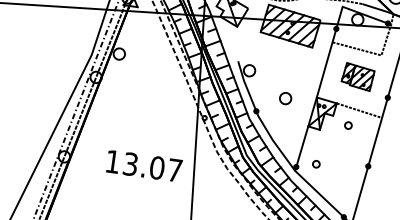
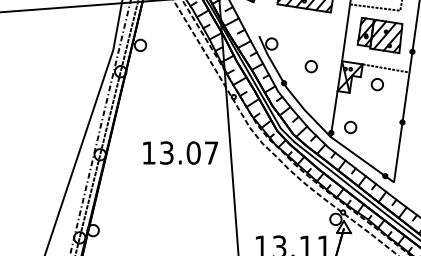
part: (357, 76) -> (379, 34), size x1.43
part: (347, 125) -> (376, 84), size x1.67
part: (316, 164) -> (350, 127), size x1.67

